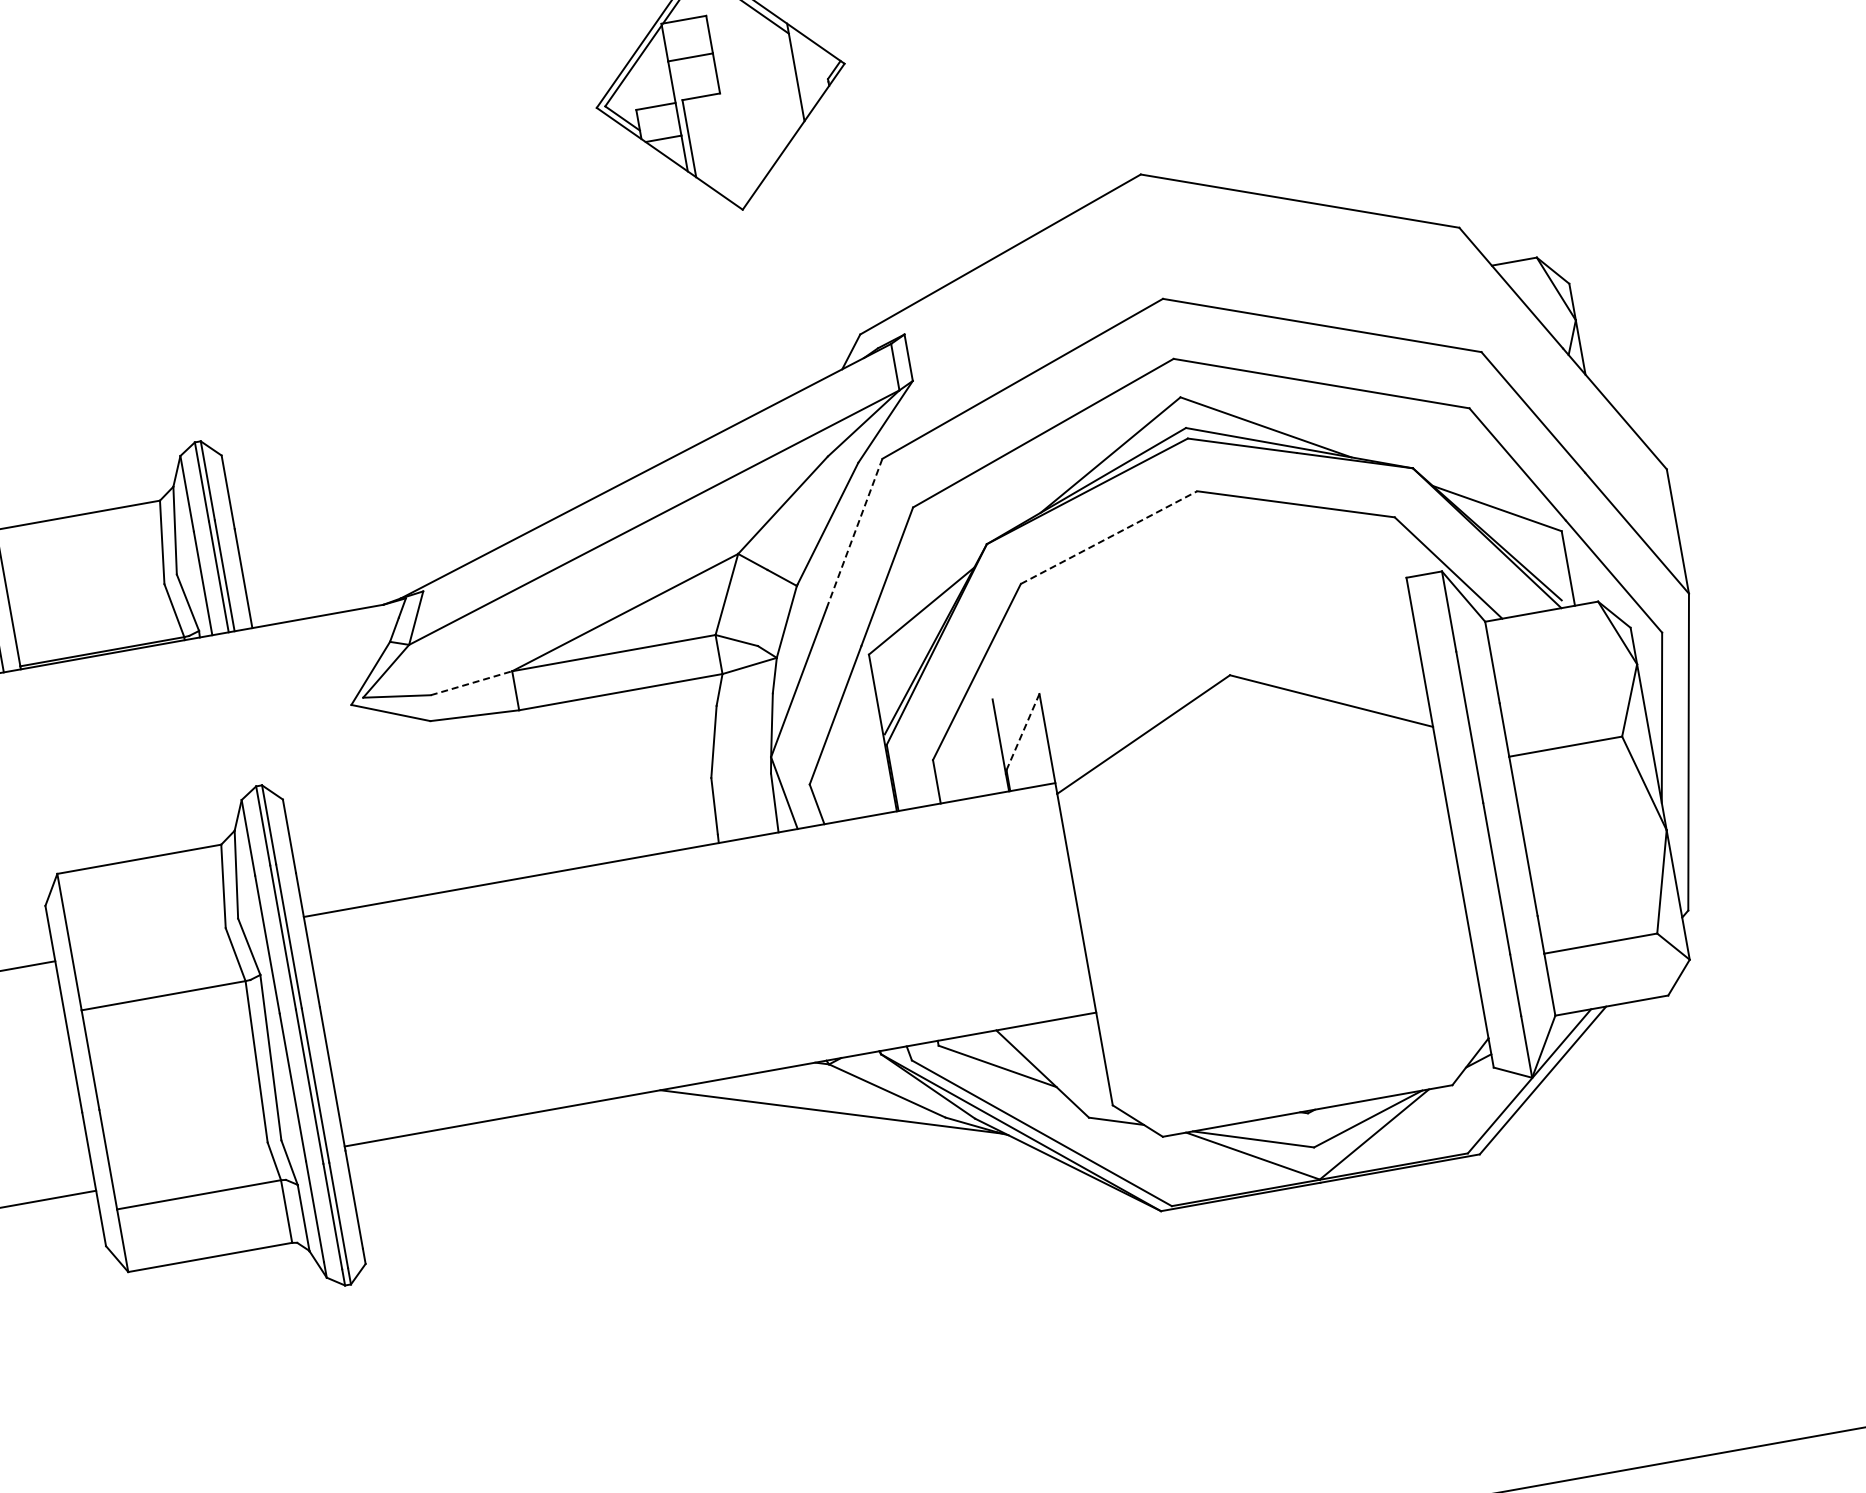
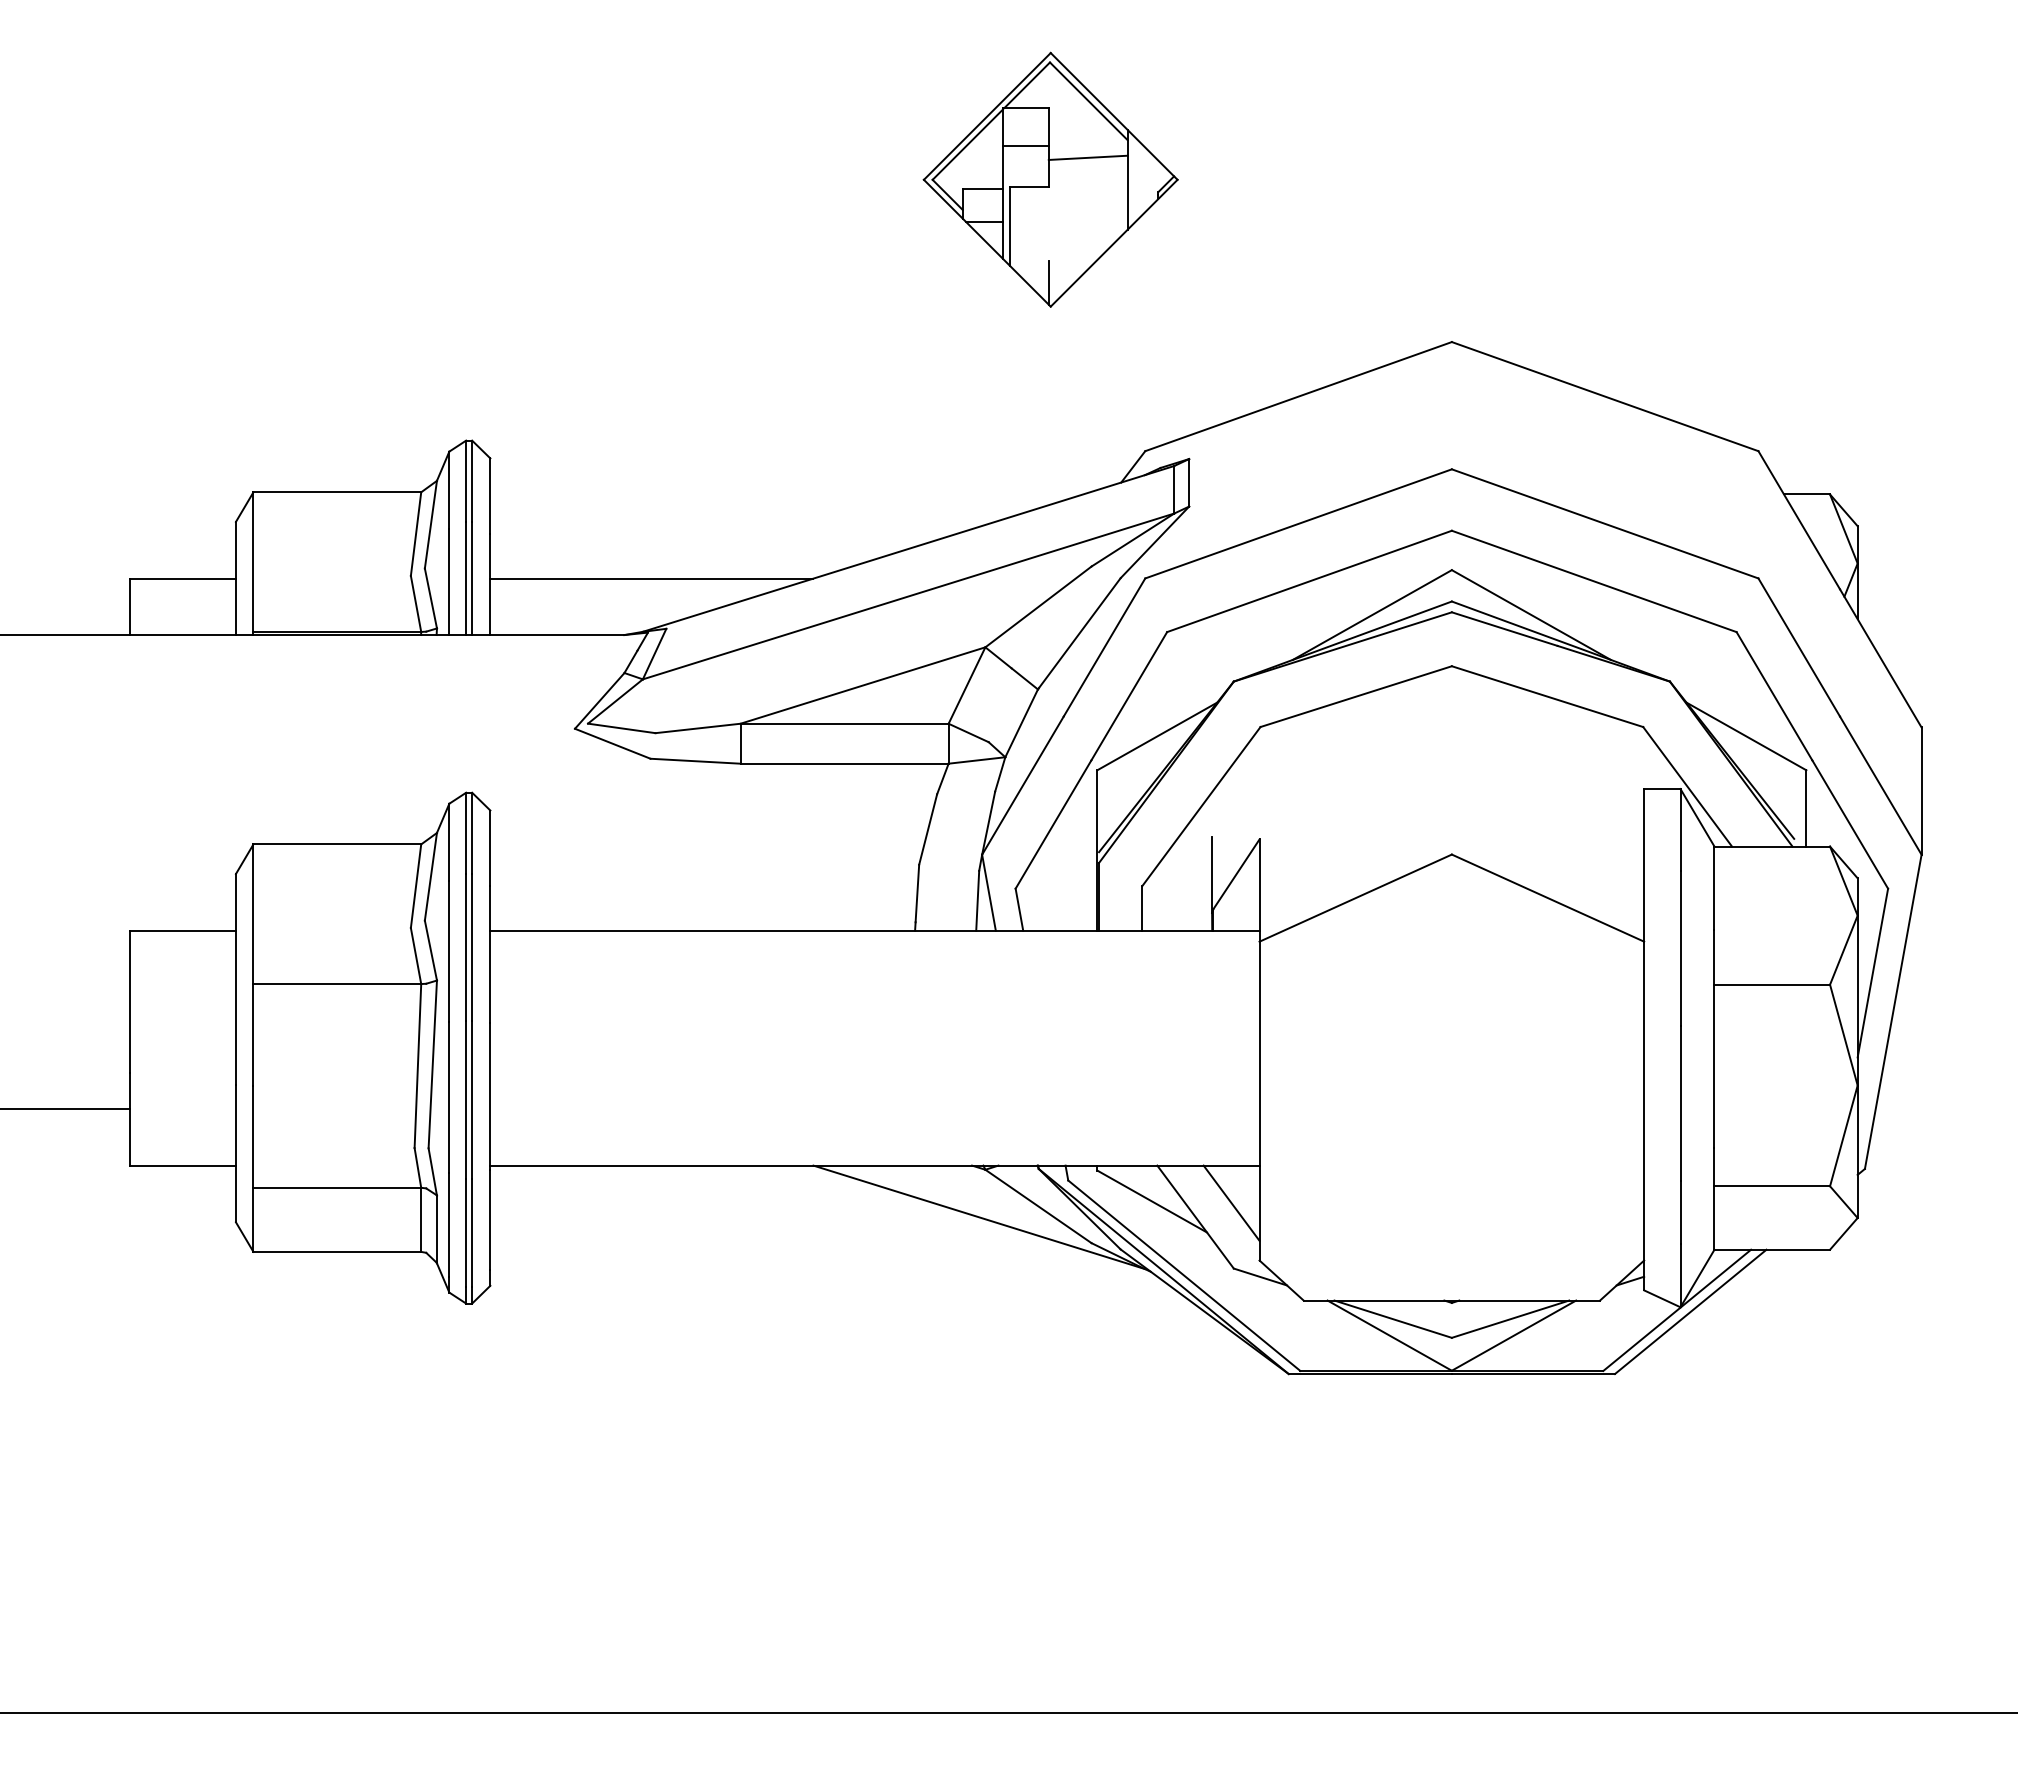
line: (752, 57) -> (1087, 157), added
line: (736, 186) -> (1048, 282), added
line: (854, 533) -> (1104, 647), dashed -> solid
line: (1109, 537) -> (1356, 696), dashed -> solid
line: (399, 544) -> (651, 578), added
line: (472, 683) -> (698, 728), dashed -> solid
line: (1023, 732) -> (1236, 874), dashed -> solid
line: (1075, 1053) -> (1231, 1202), added

